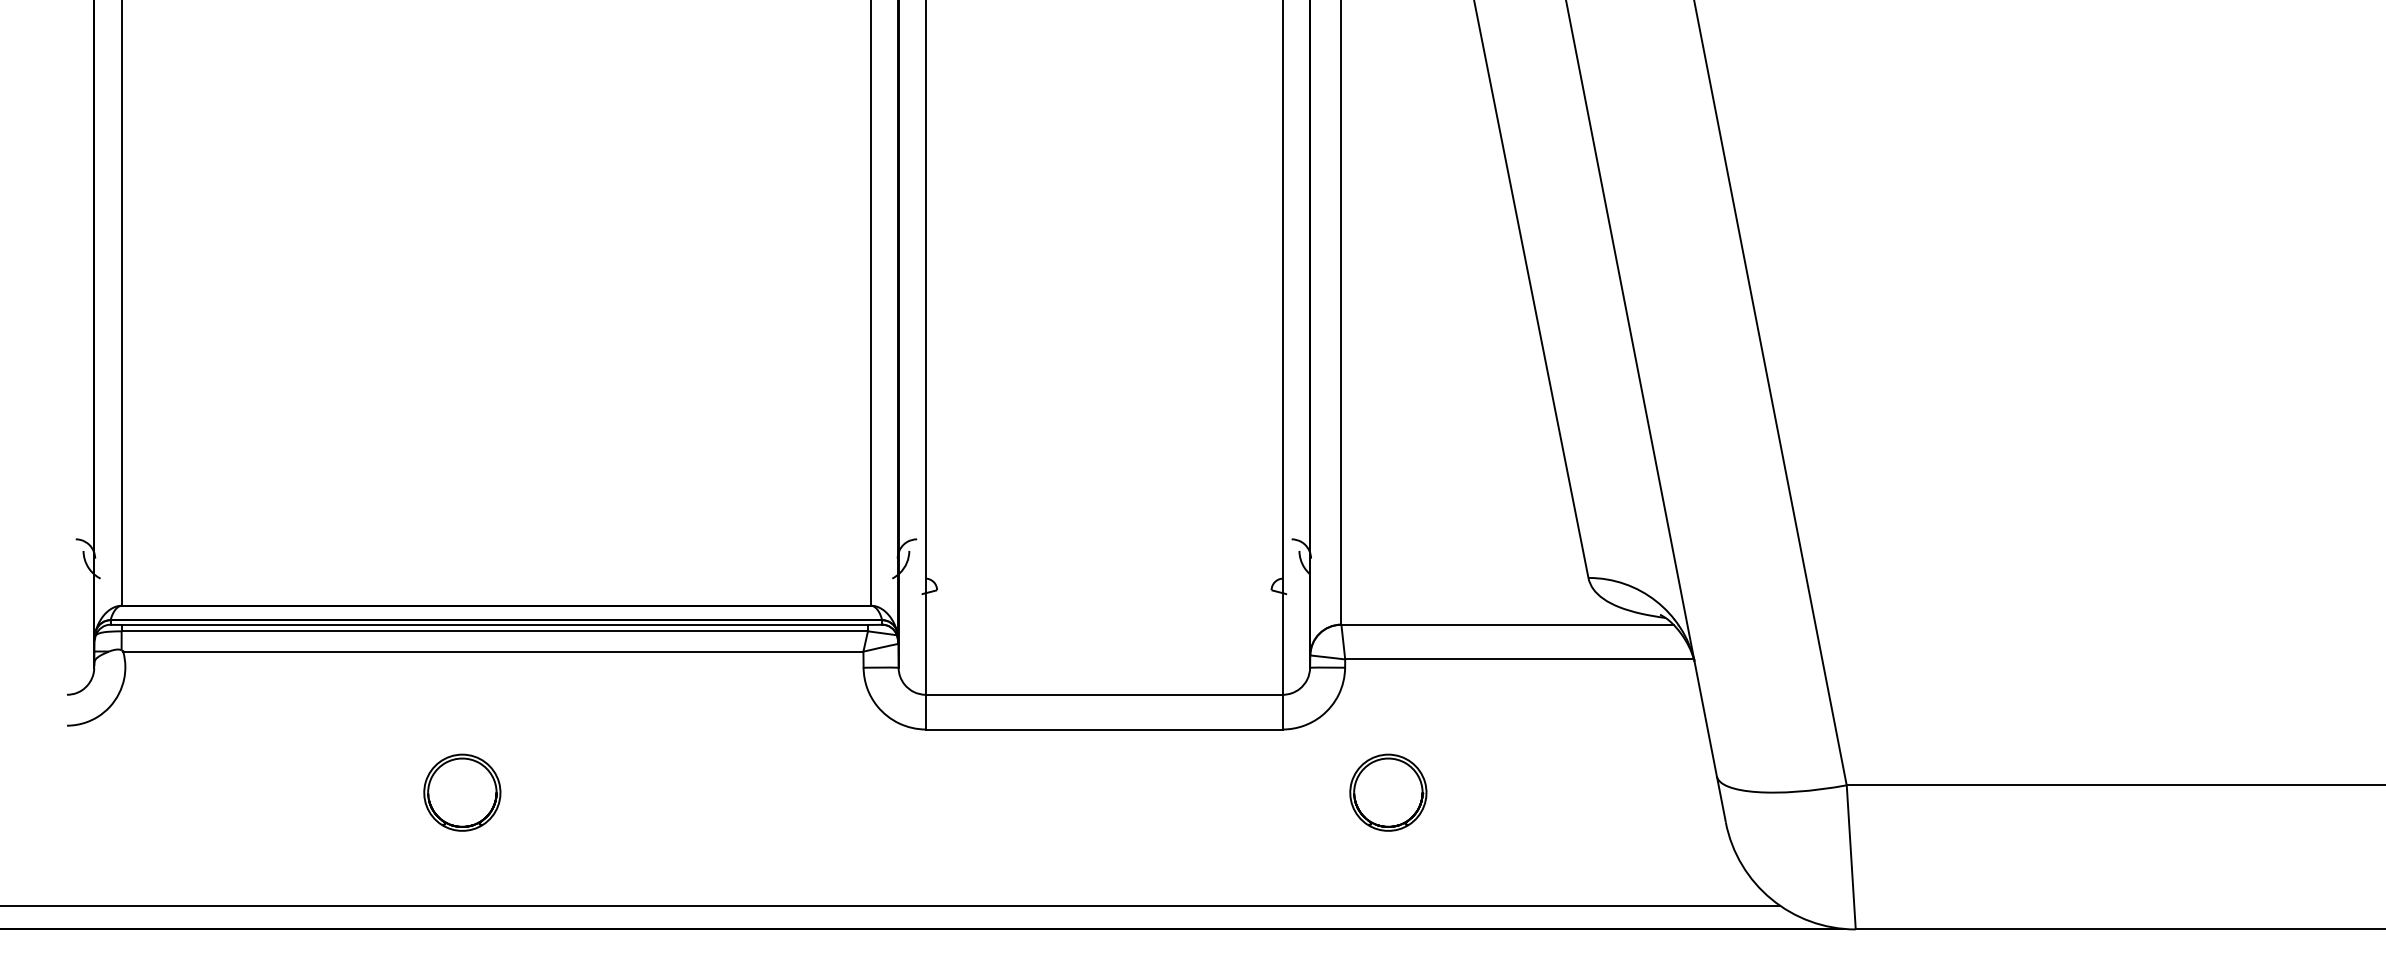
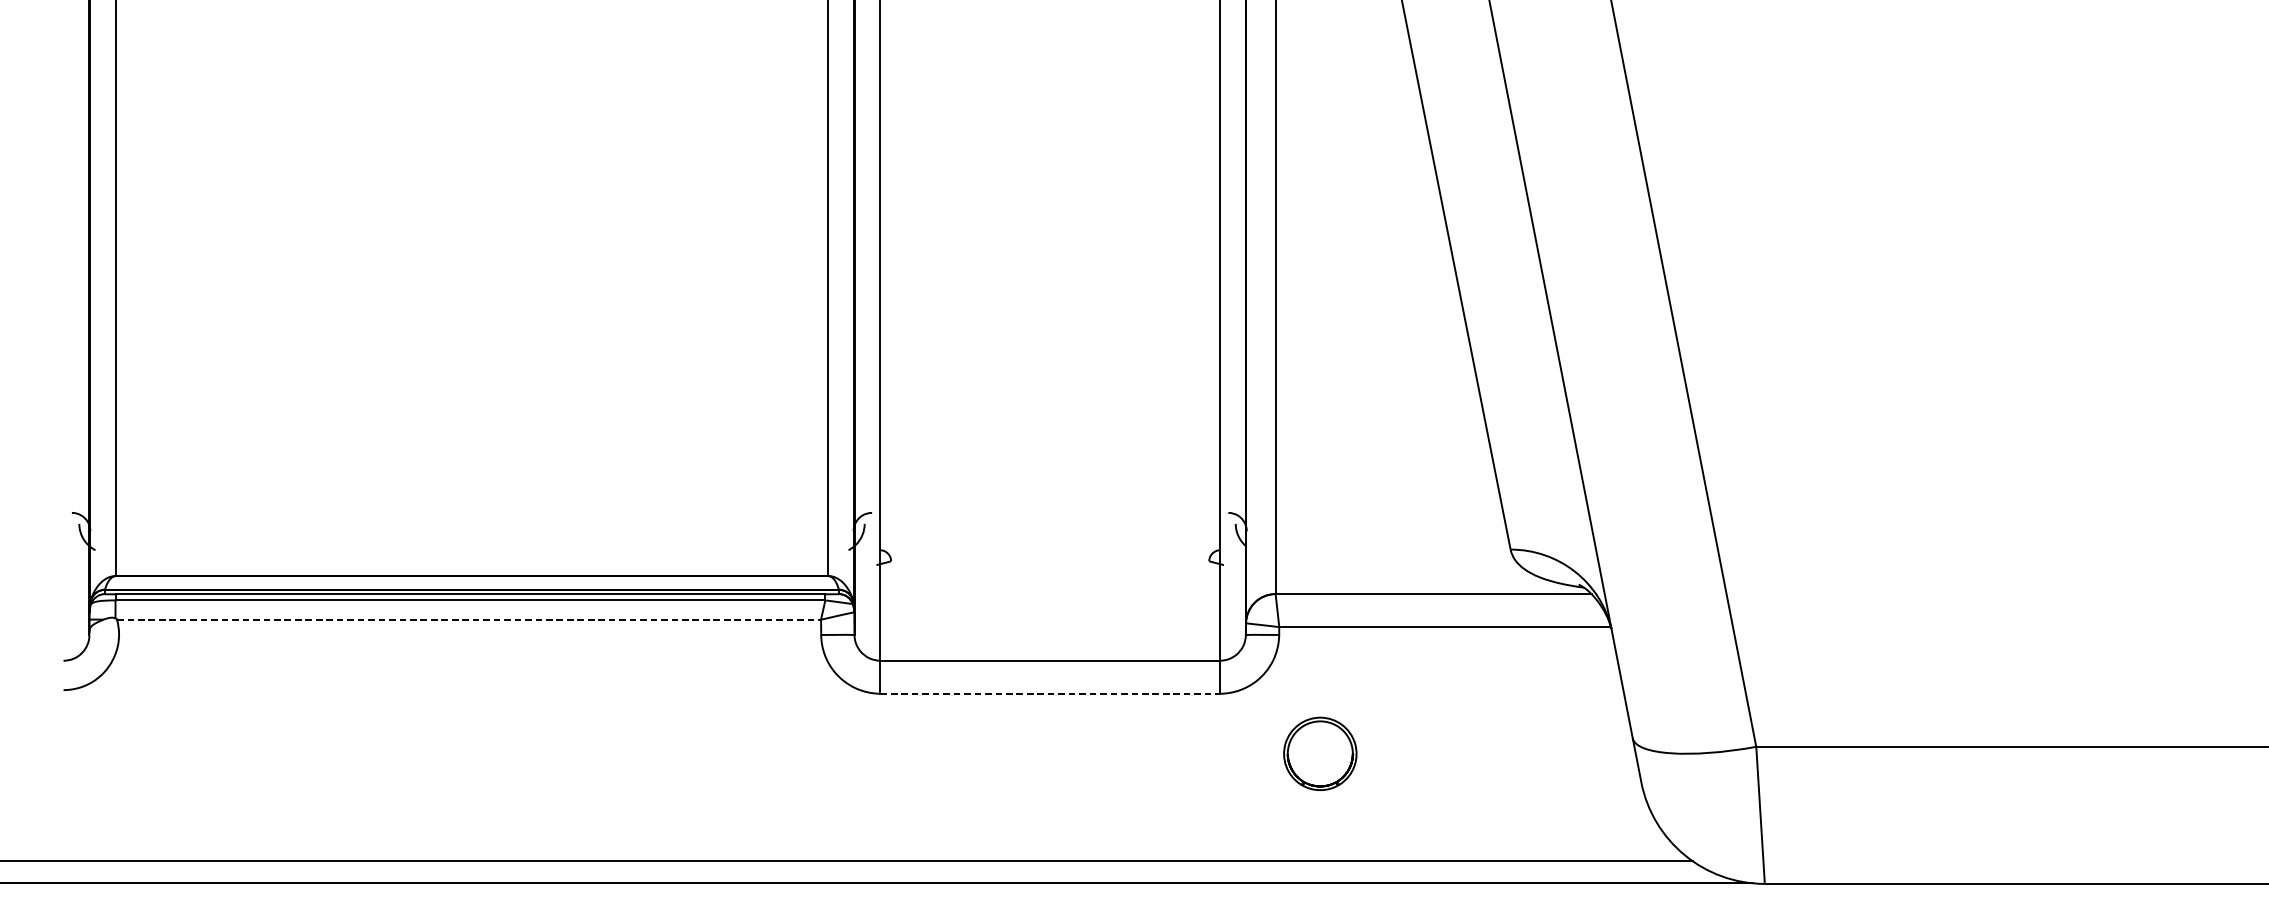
line: (493, 651) -> (469, 619), solid -> dashed
line: (1104, 729) -> (1050, 693), solid -> dashed
part: (462, 792) -> (439, 753), removed

